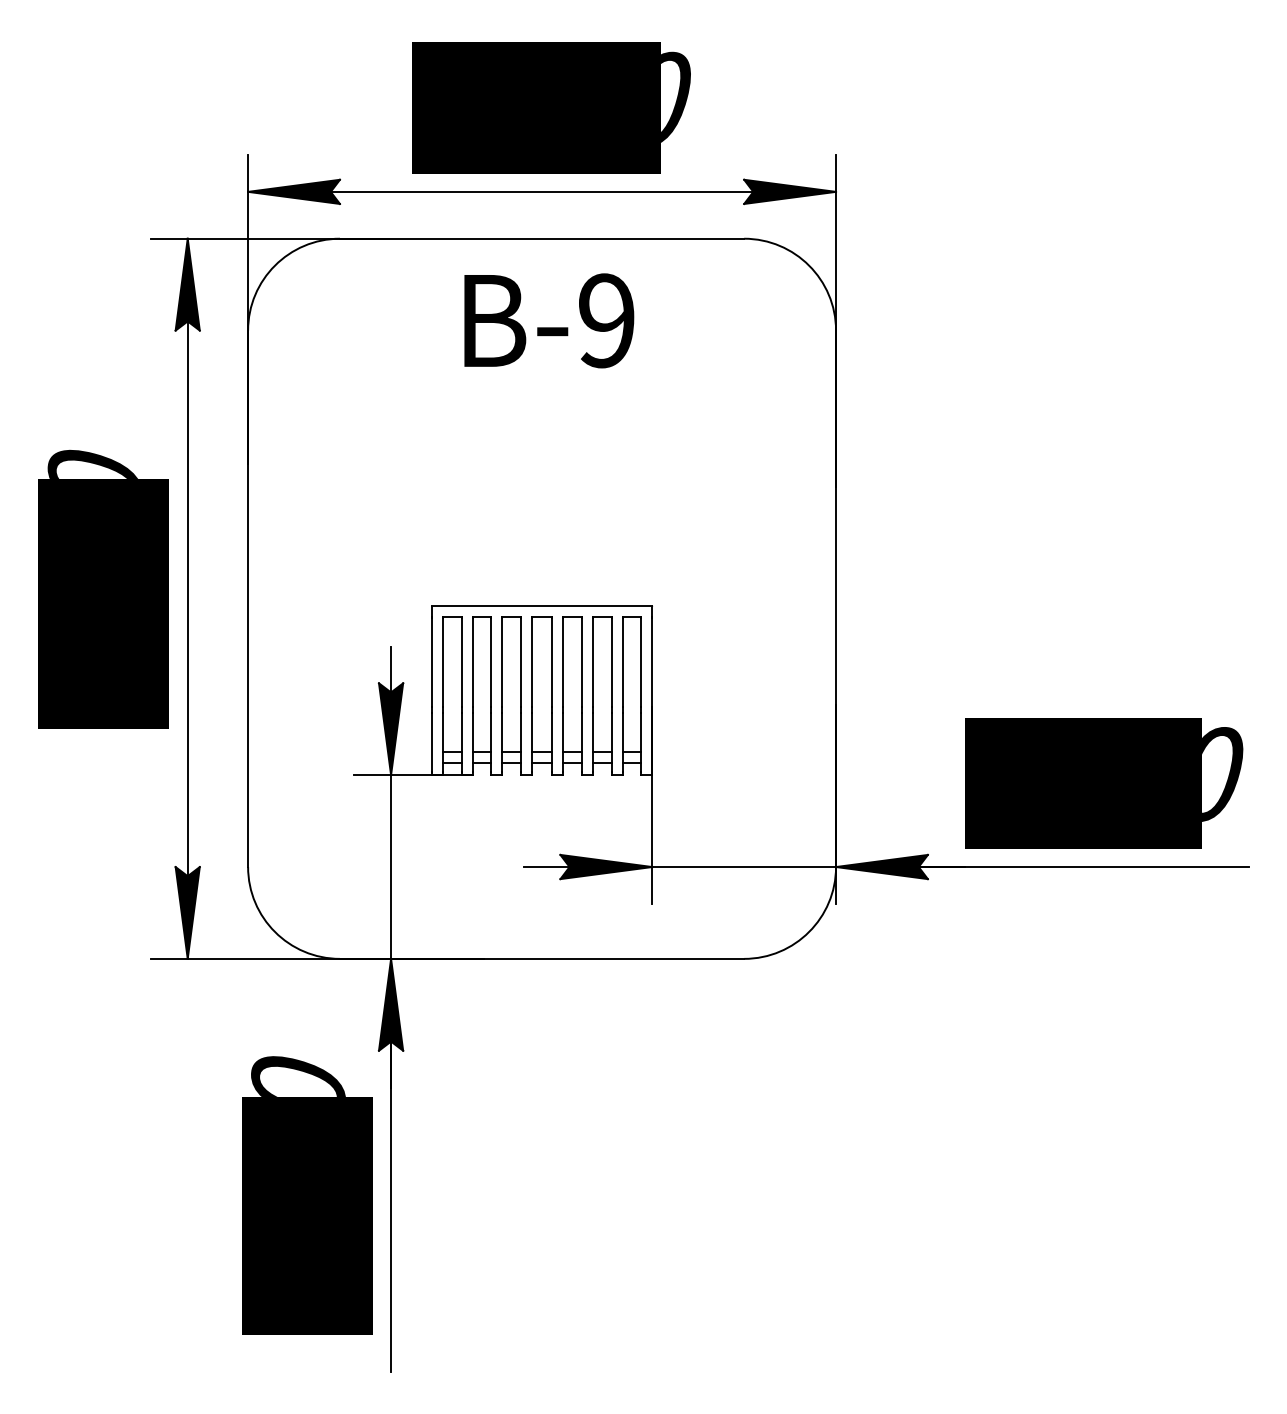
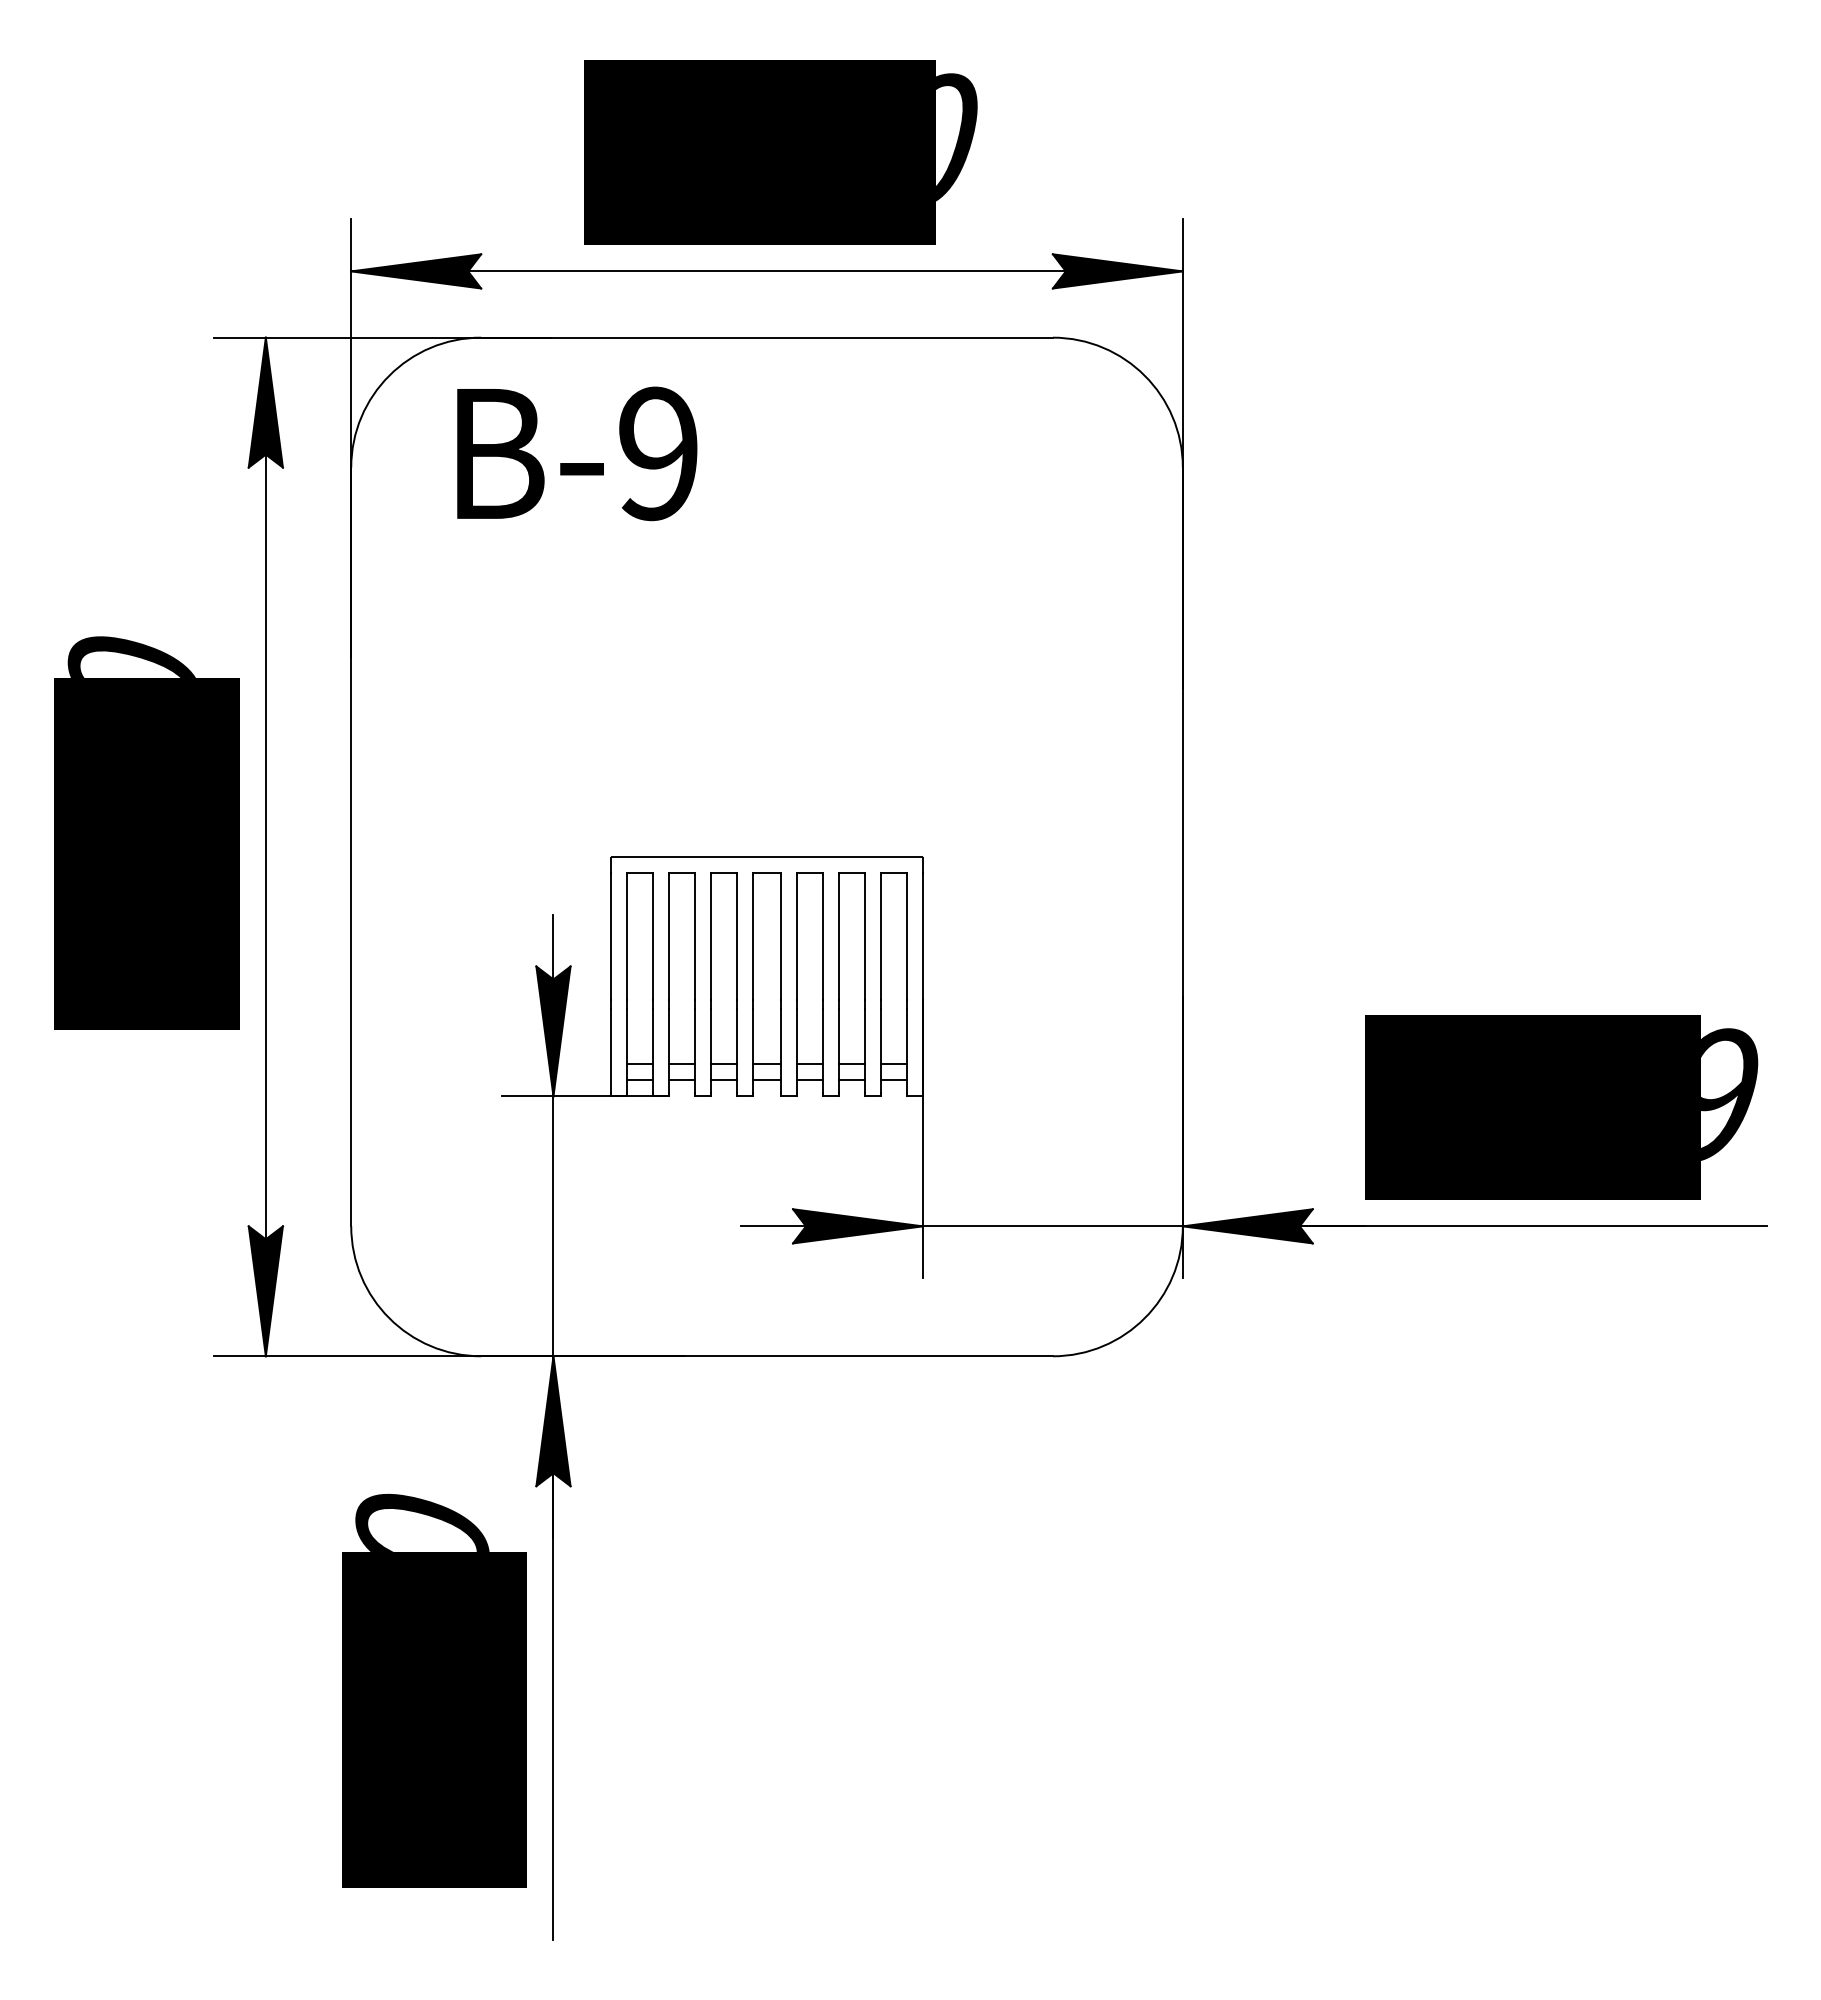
text: (549, 320) -> (577, 453), moved
text: (1222, 774) -> (1729, 1095), 1000 -> 1009

